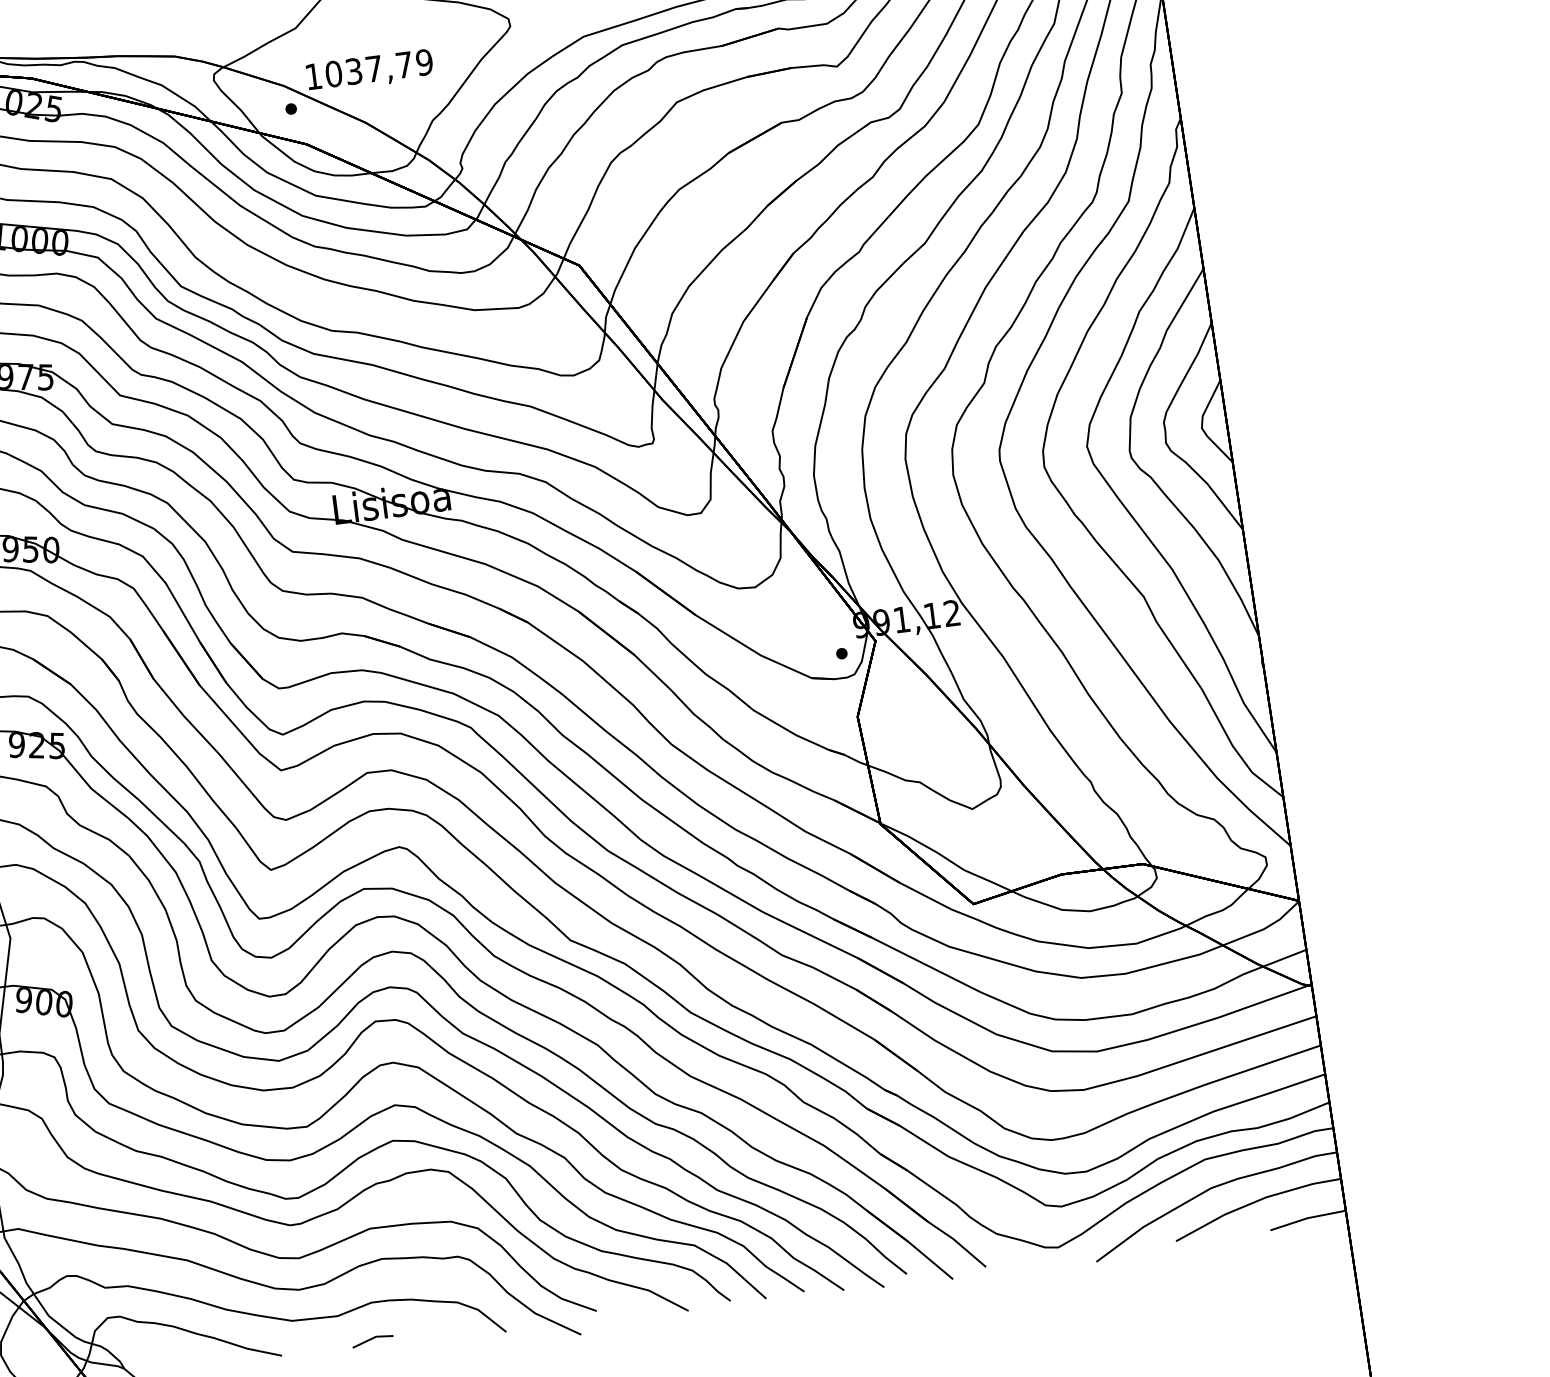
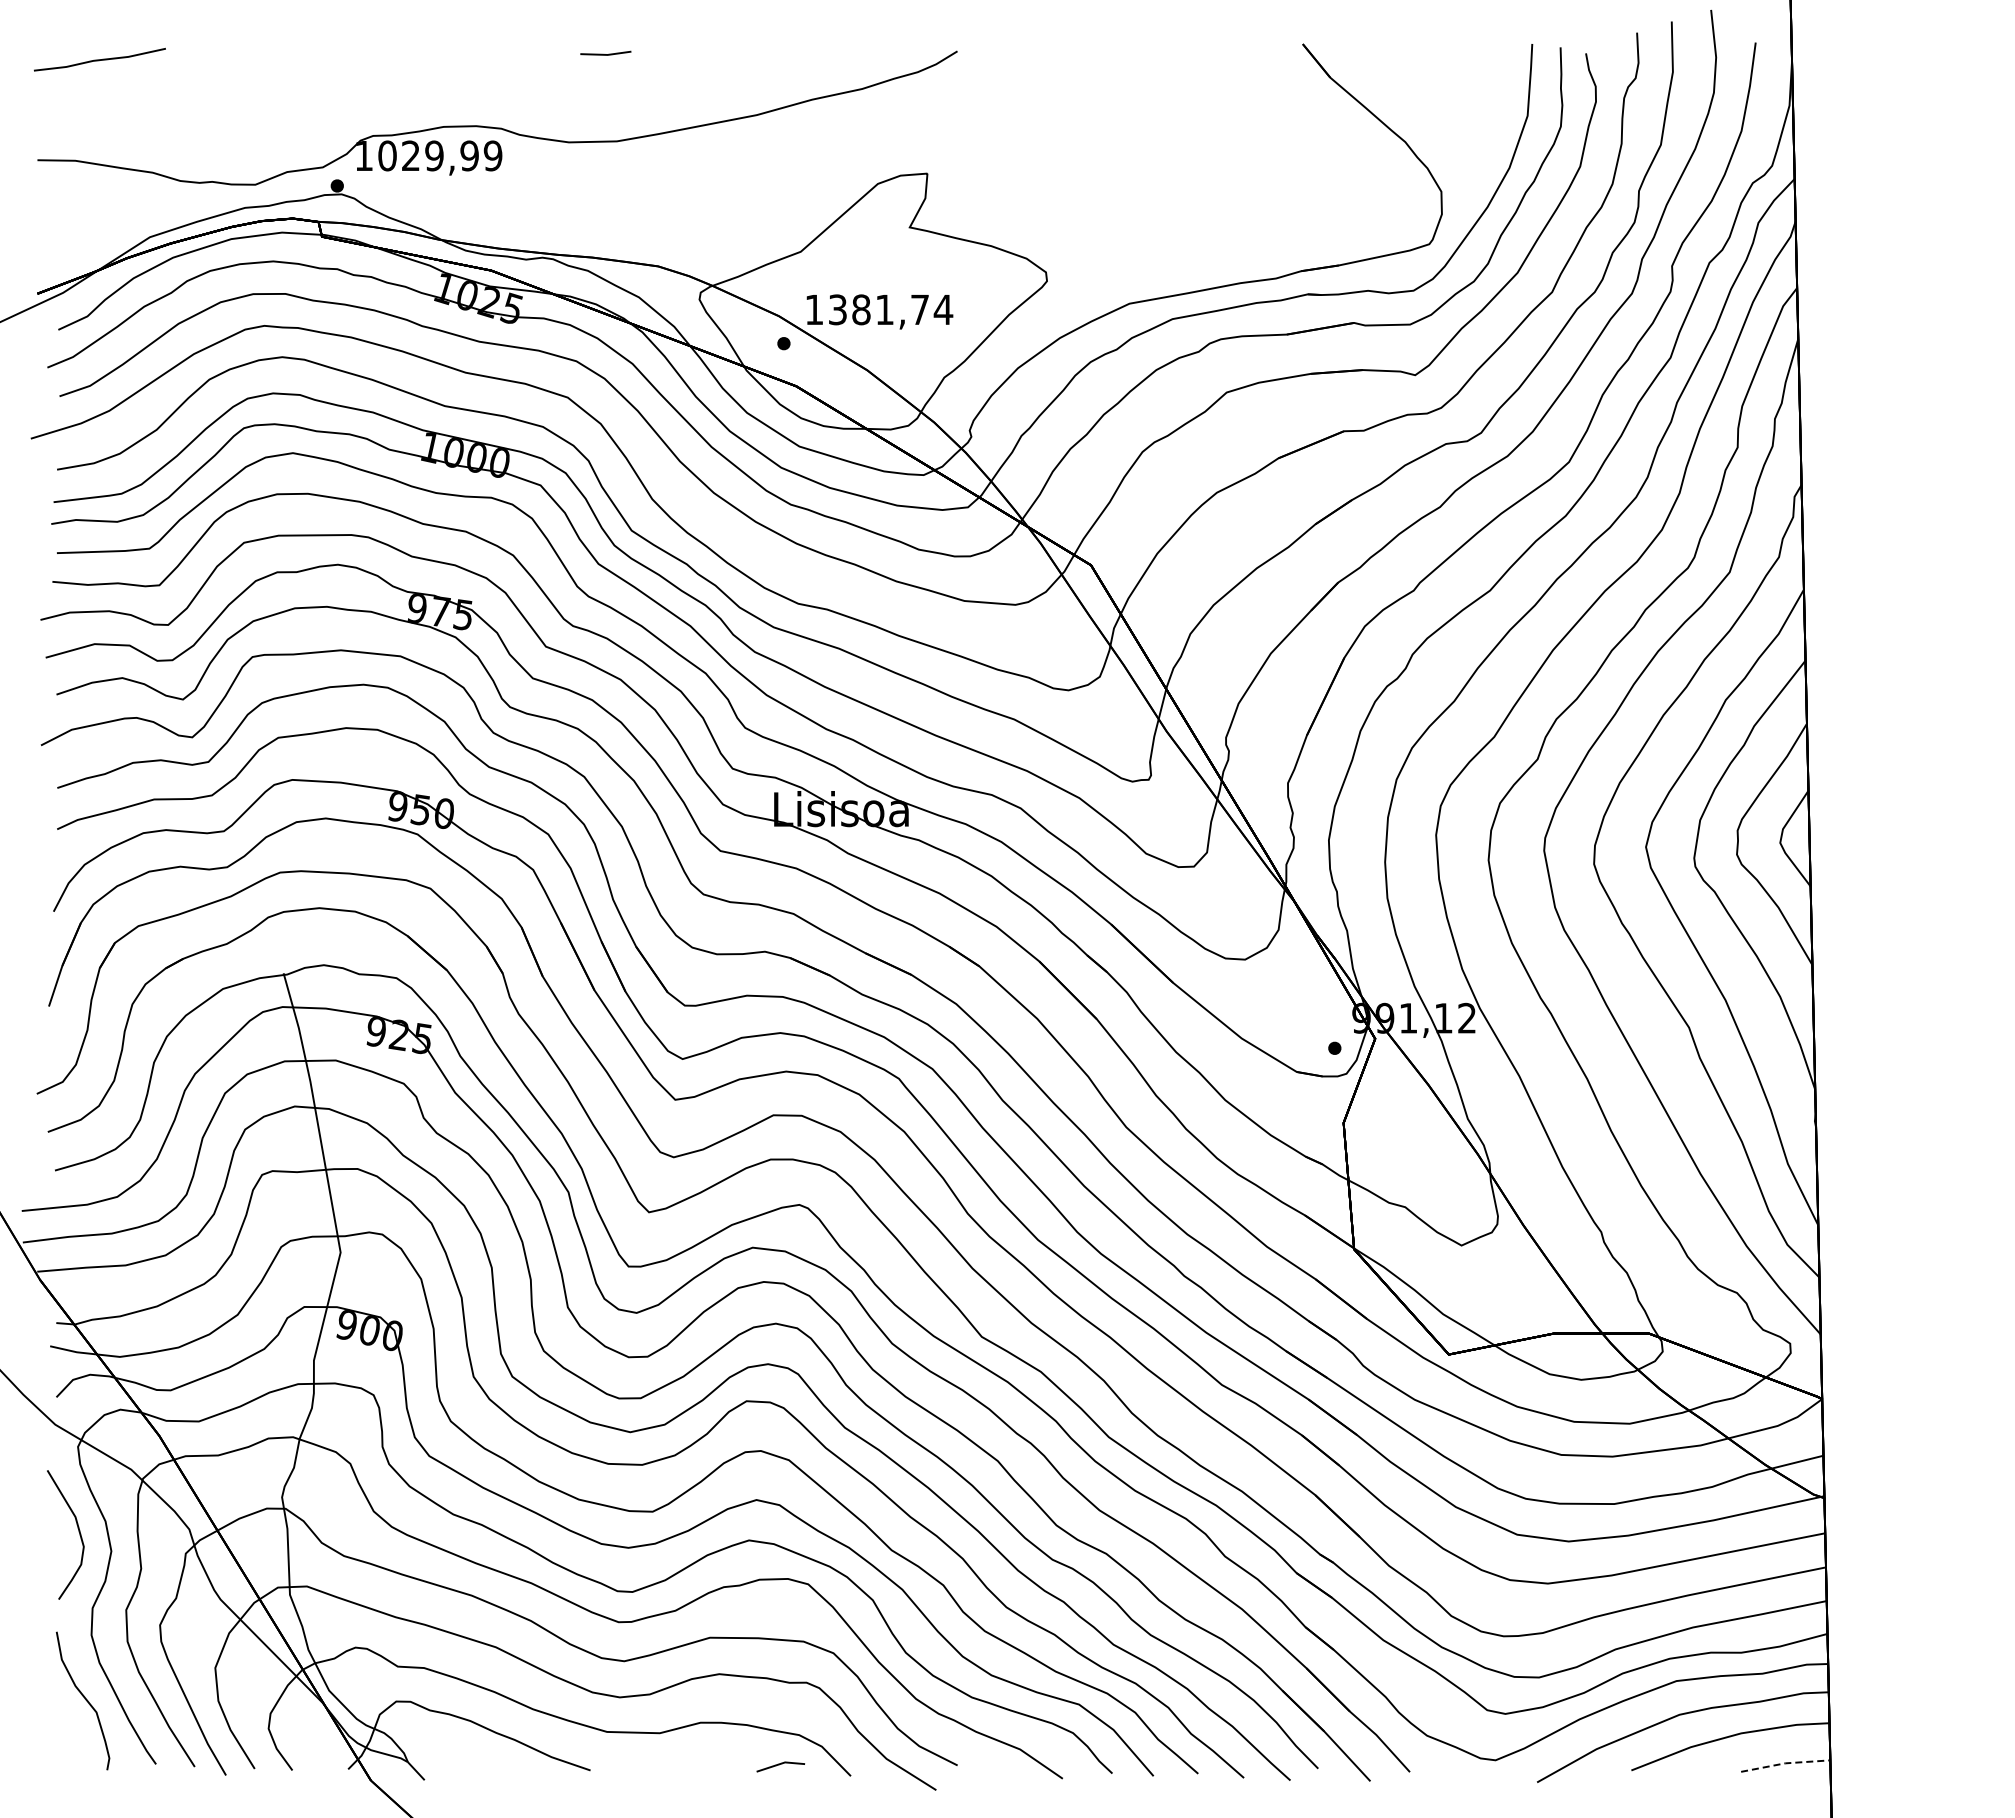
text: (378, 67) -> (890, 309), 1037,79 -> 1381,74
line: (1307, 1218) -> (1785, 1763), solid -> dashed
line: (371, 1339) -> (779, 1765), moved

